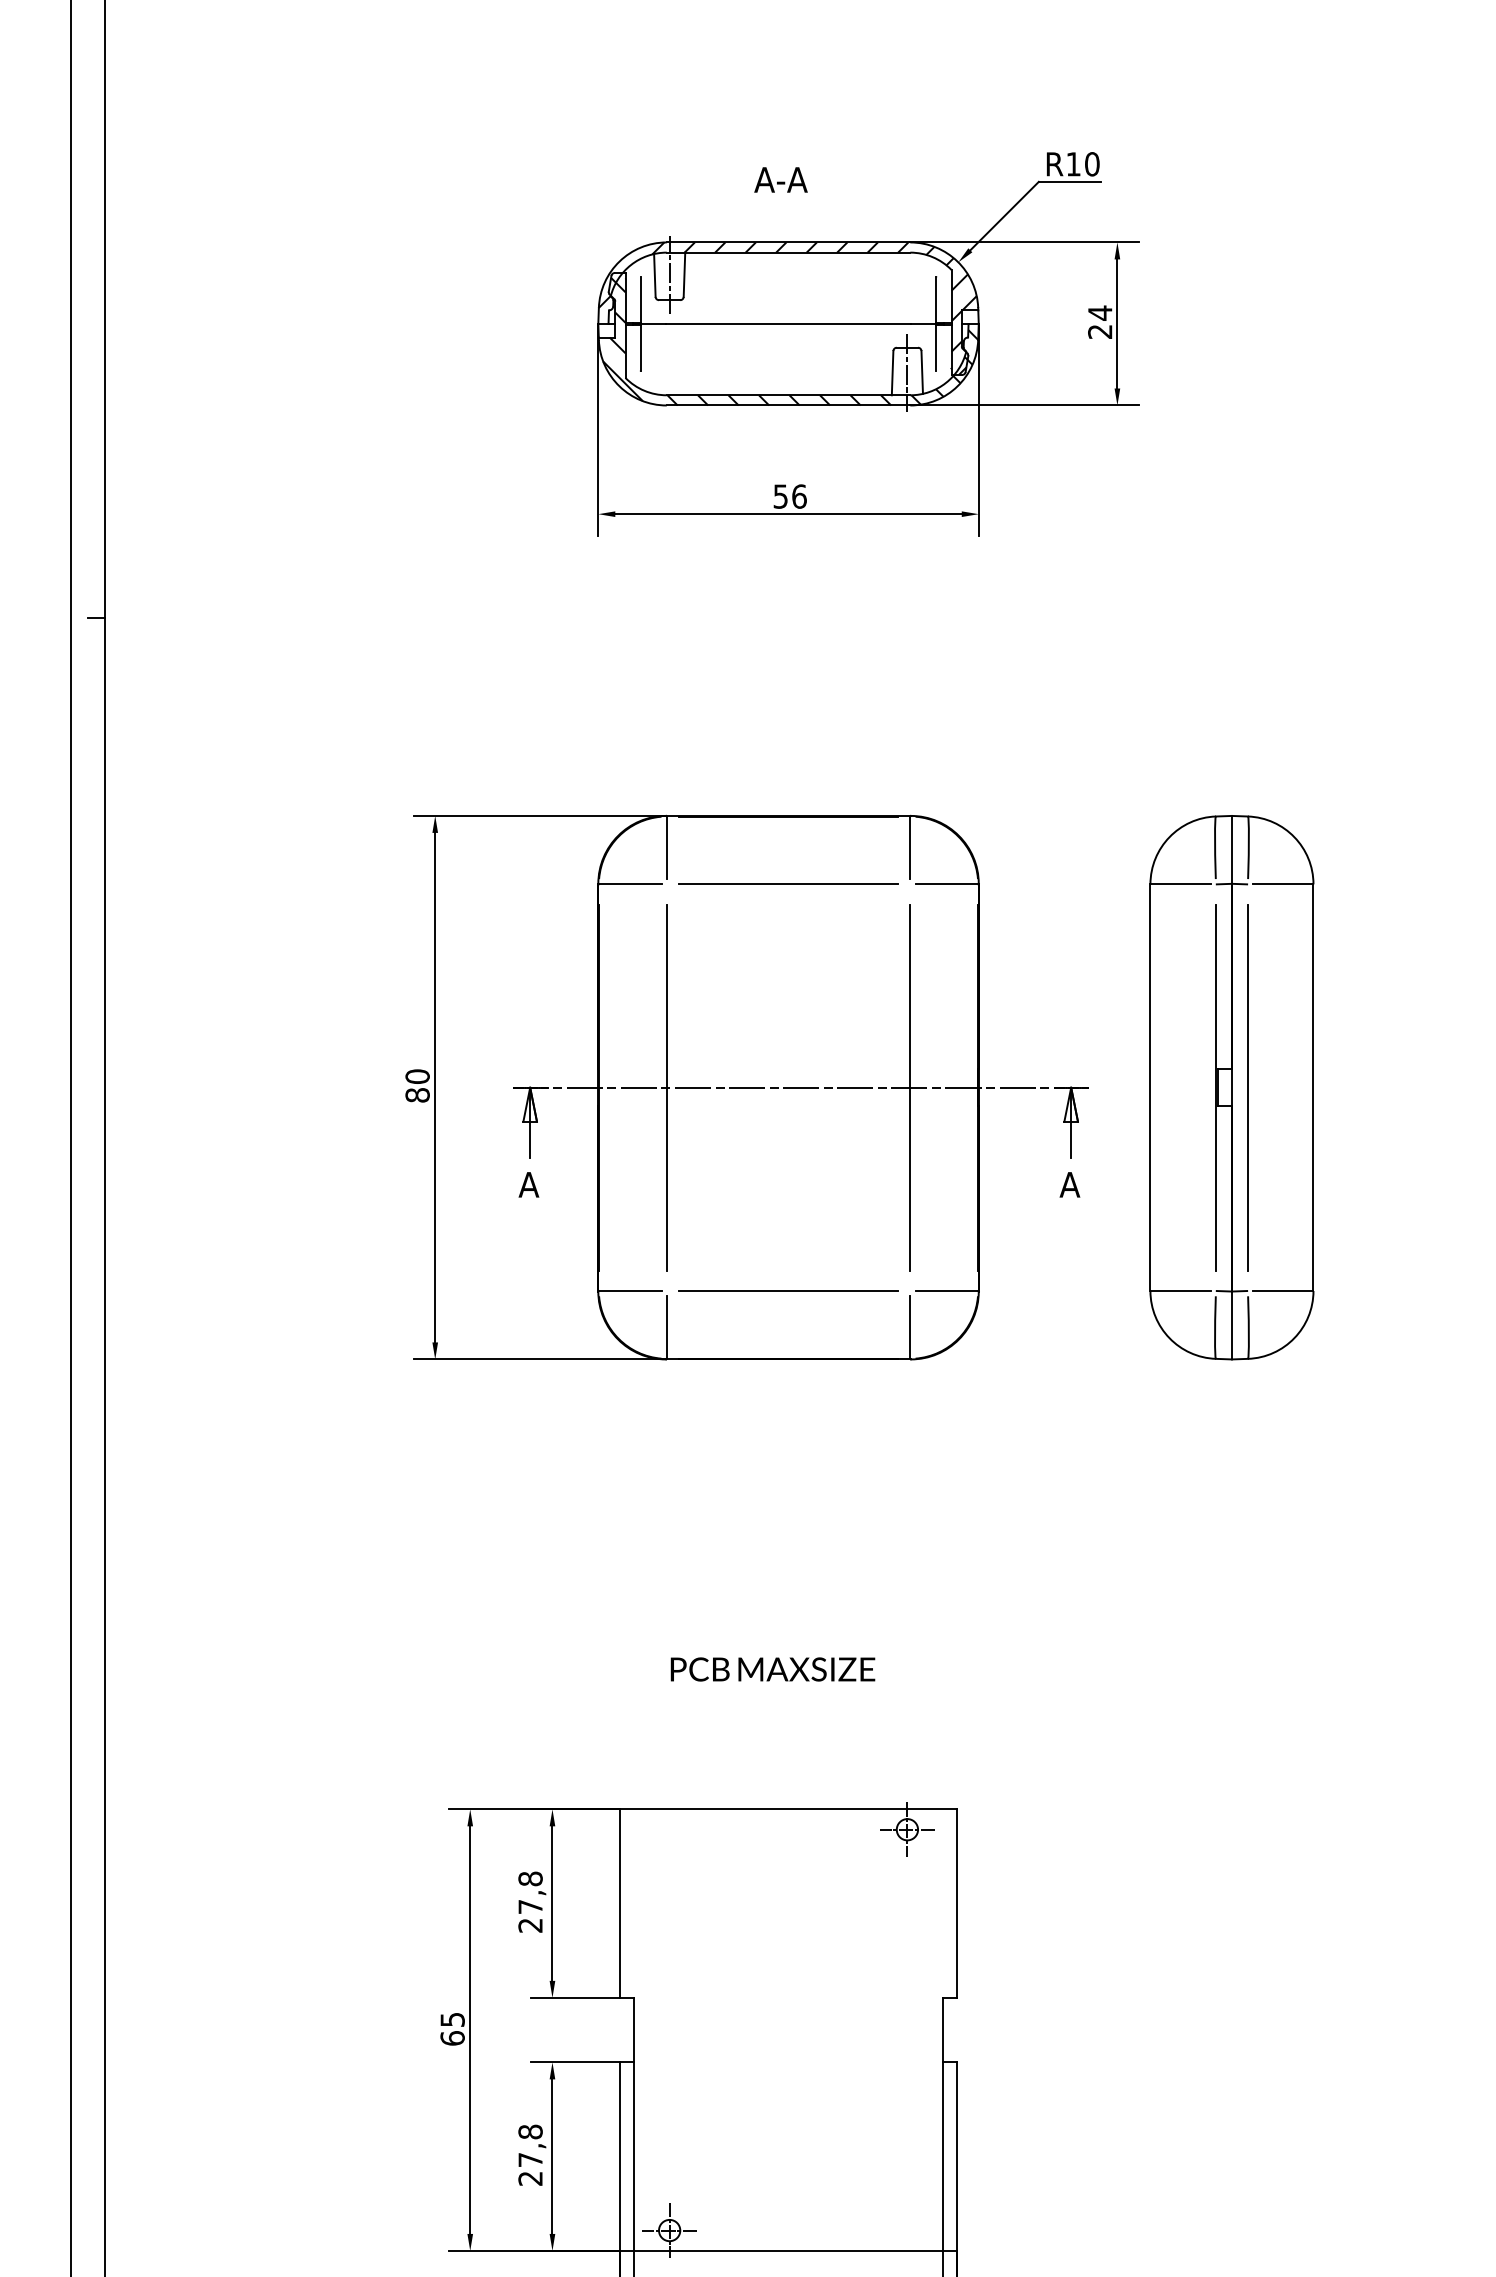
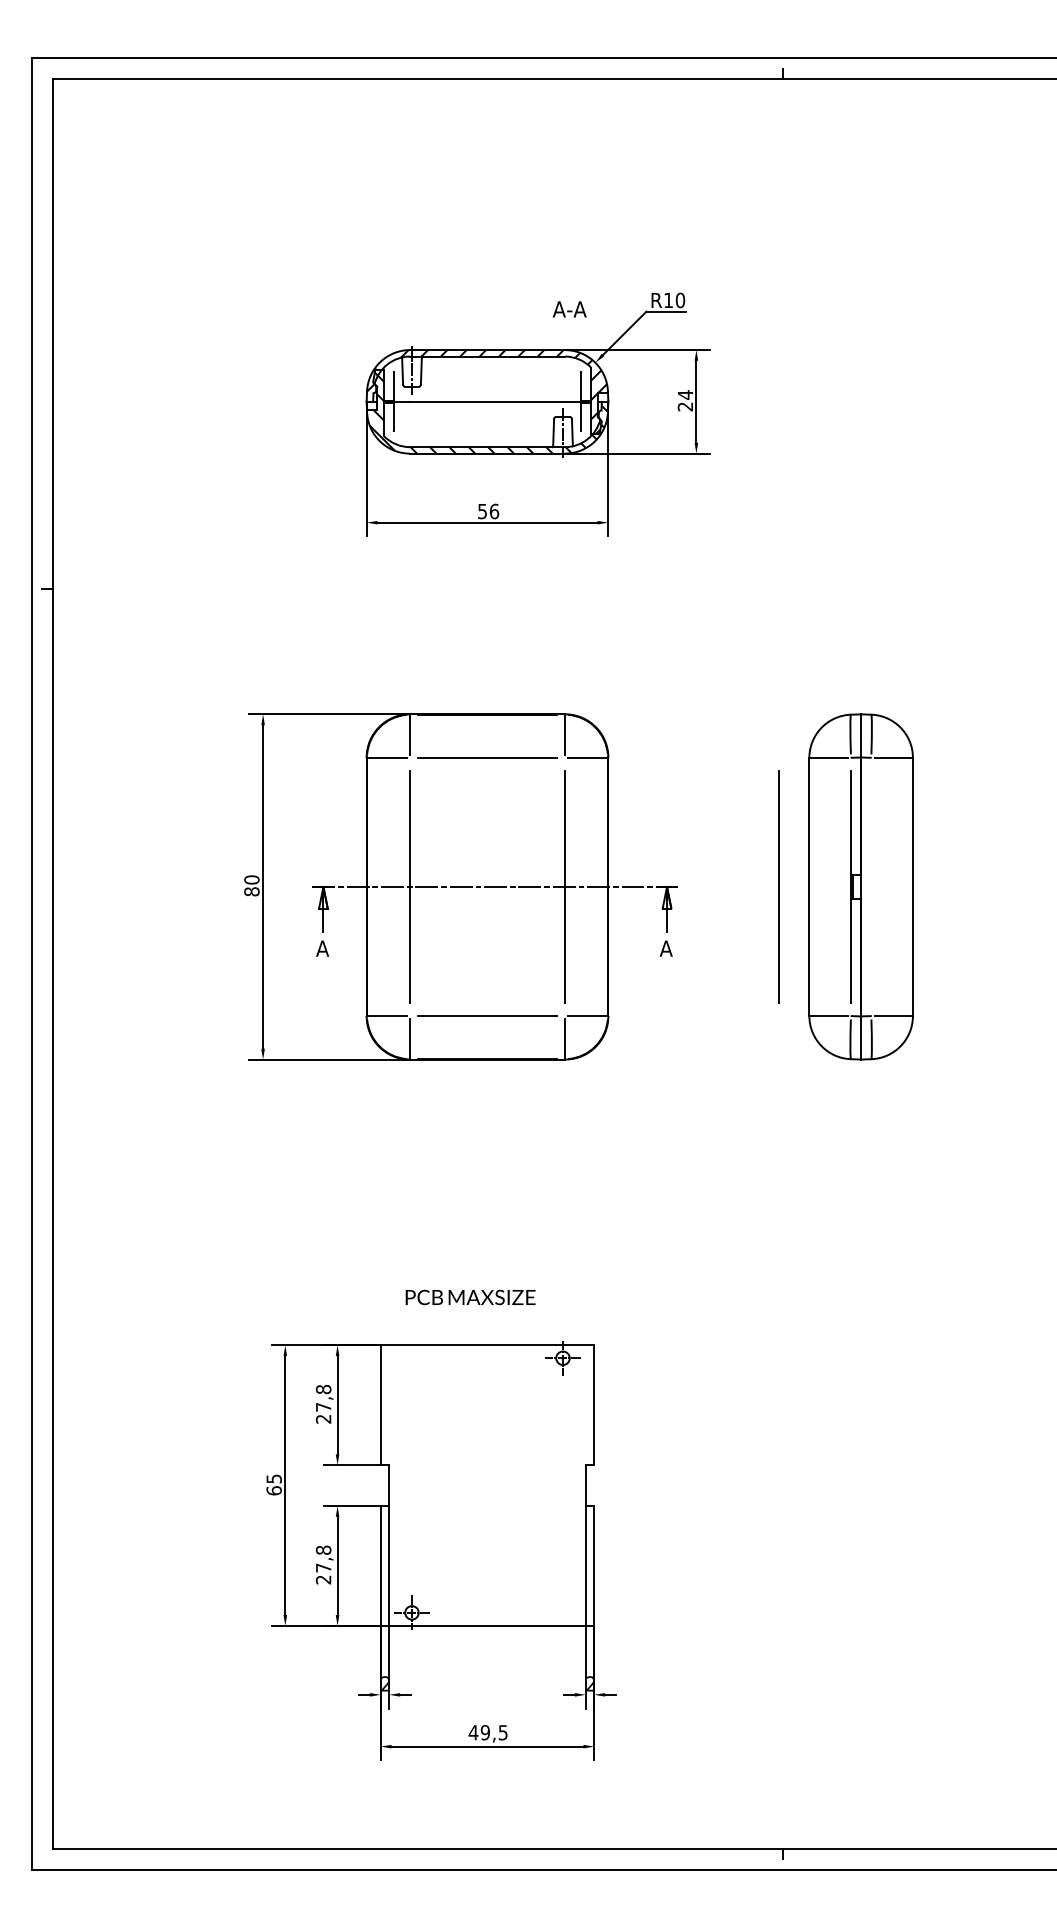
text: (780, 180) -> (569, 309), moved
part: (1230, 1086) -> (860, 886), moved
text: (772, 1669) -> (470, 1297), moved

